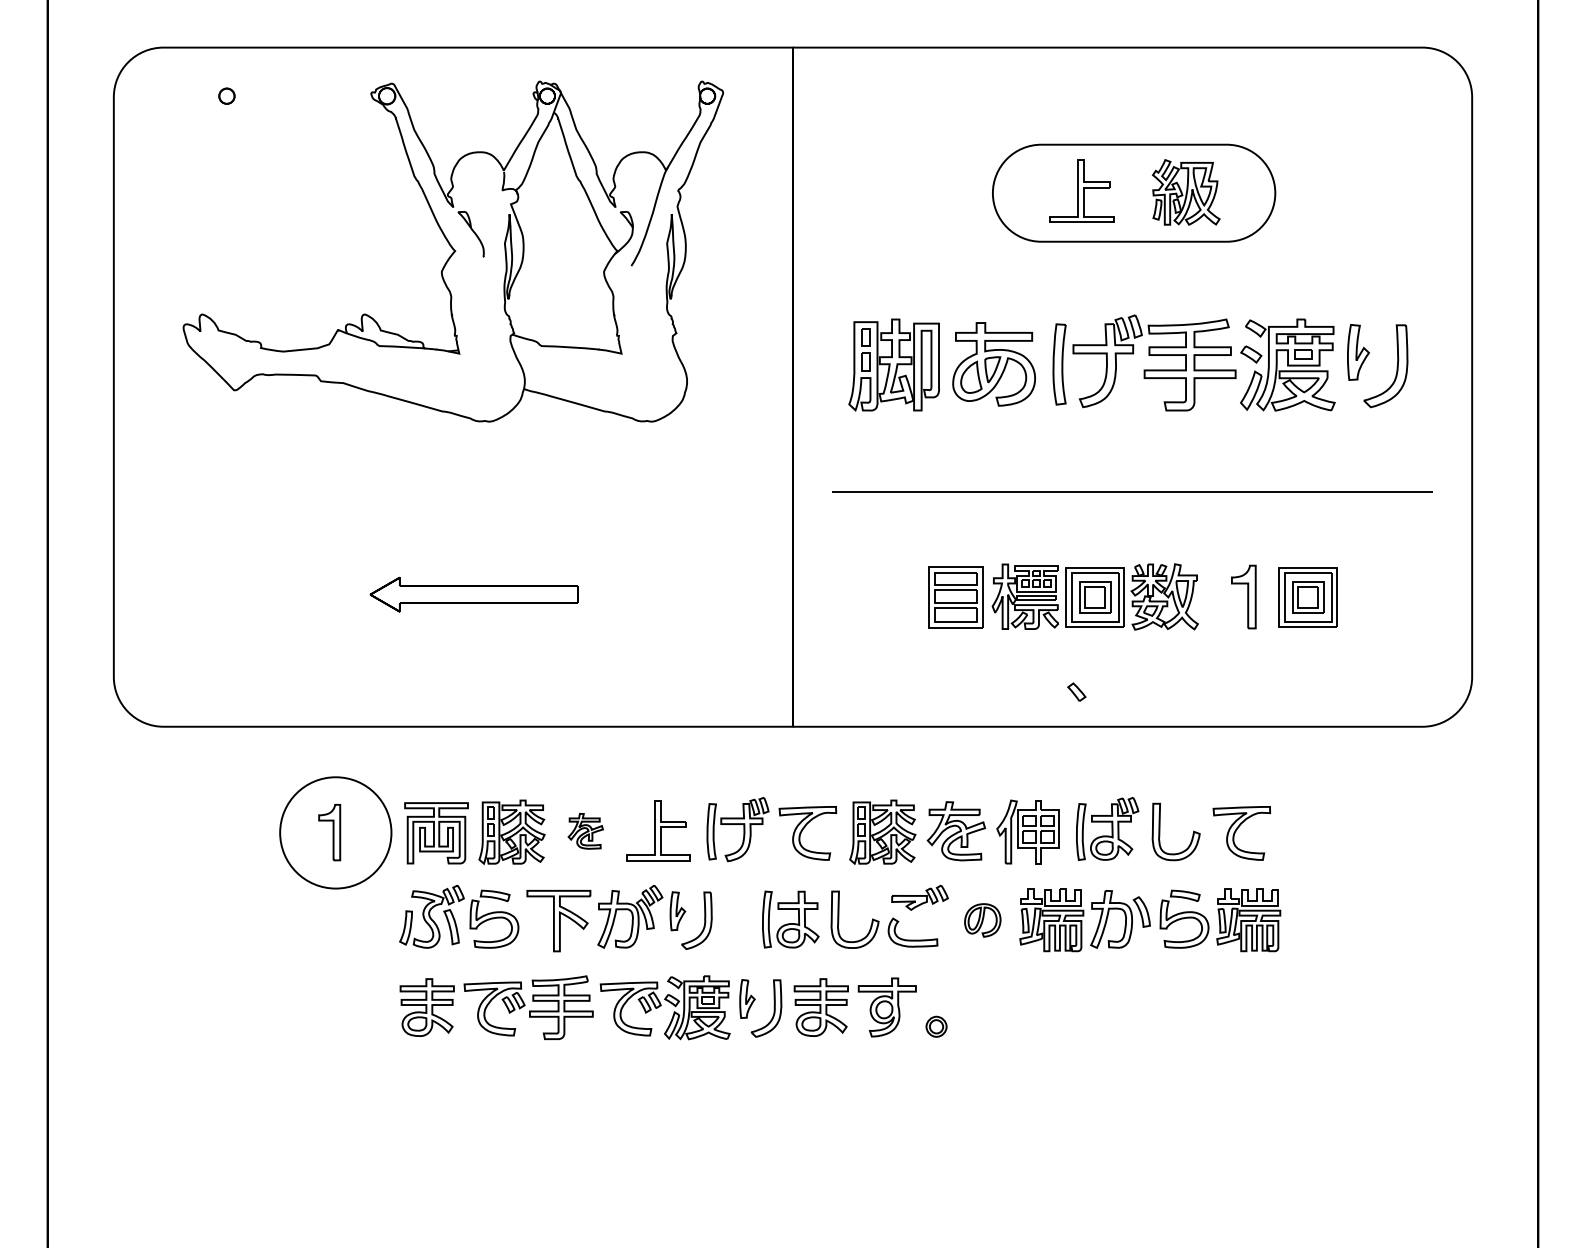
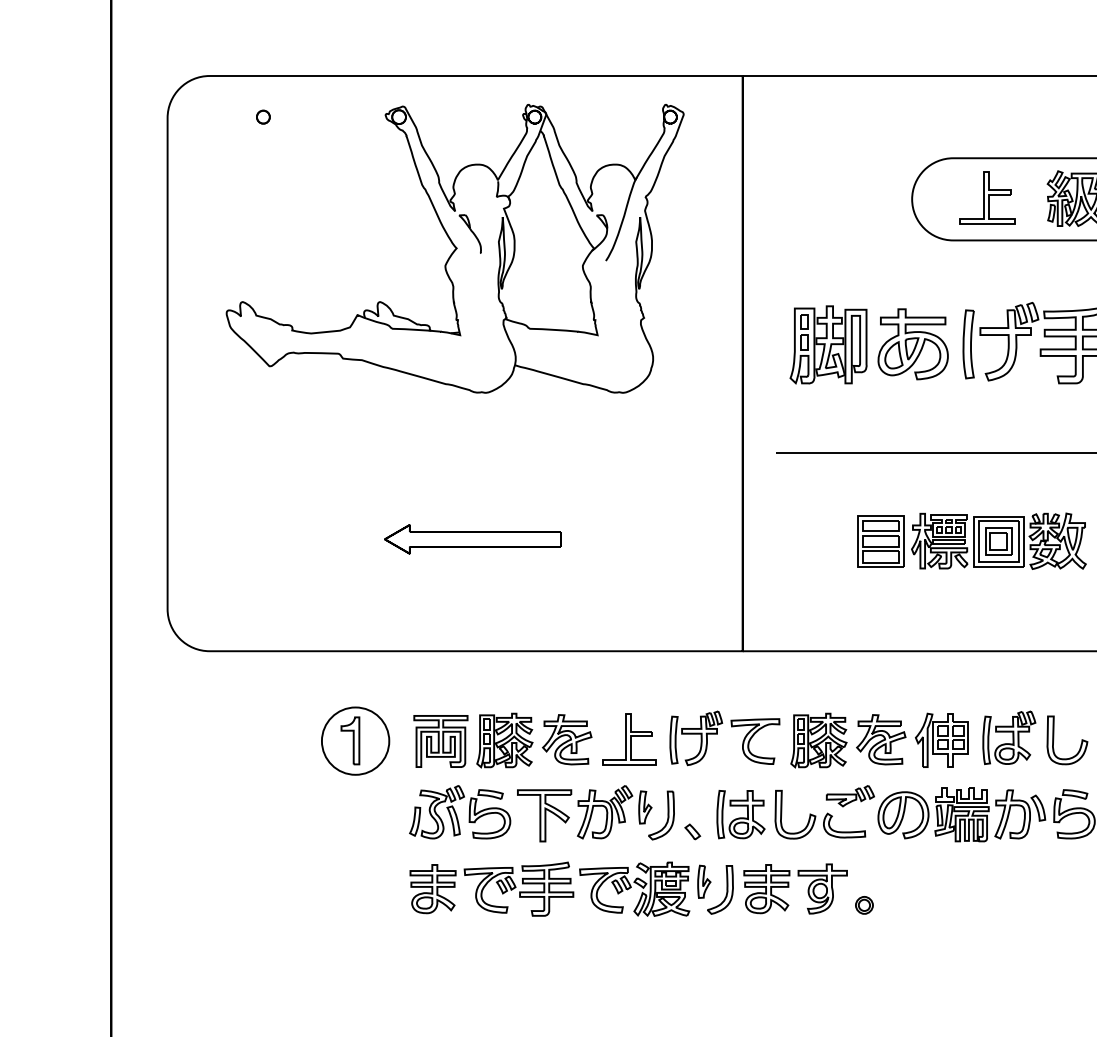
part: (1076, 691) -> (692, 831), moved
part: (585, 831) -> (567, 739), size x1.67
circle: (335, 832) -> (355, 740), size x0.71
part: (982, 920) -> (903, 815), size x1.67

